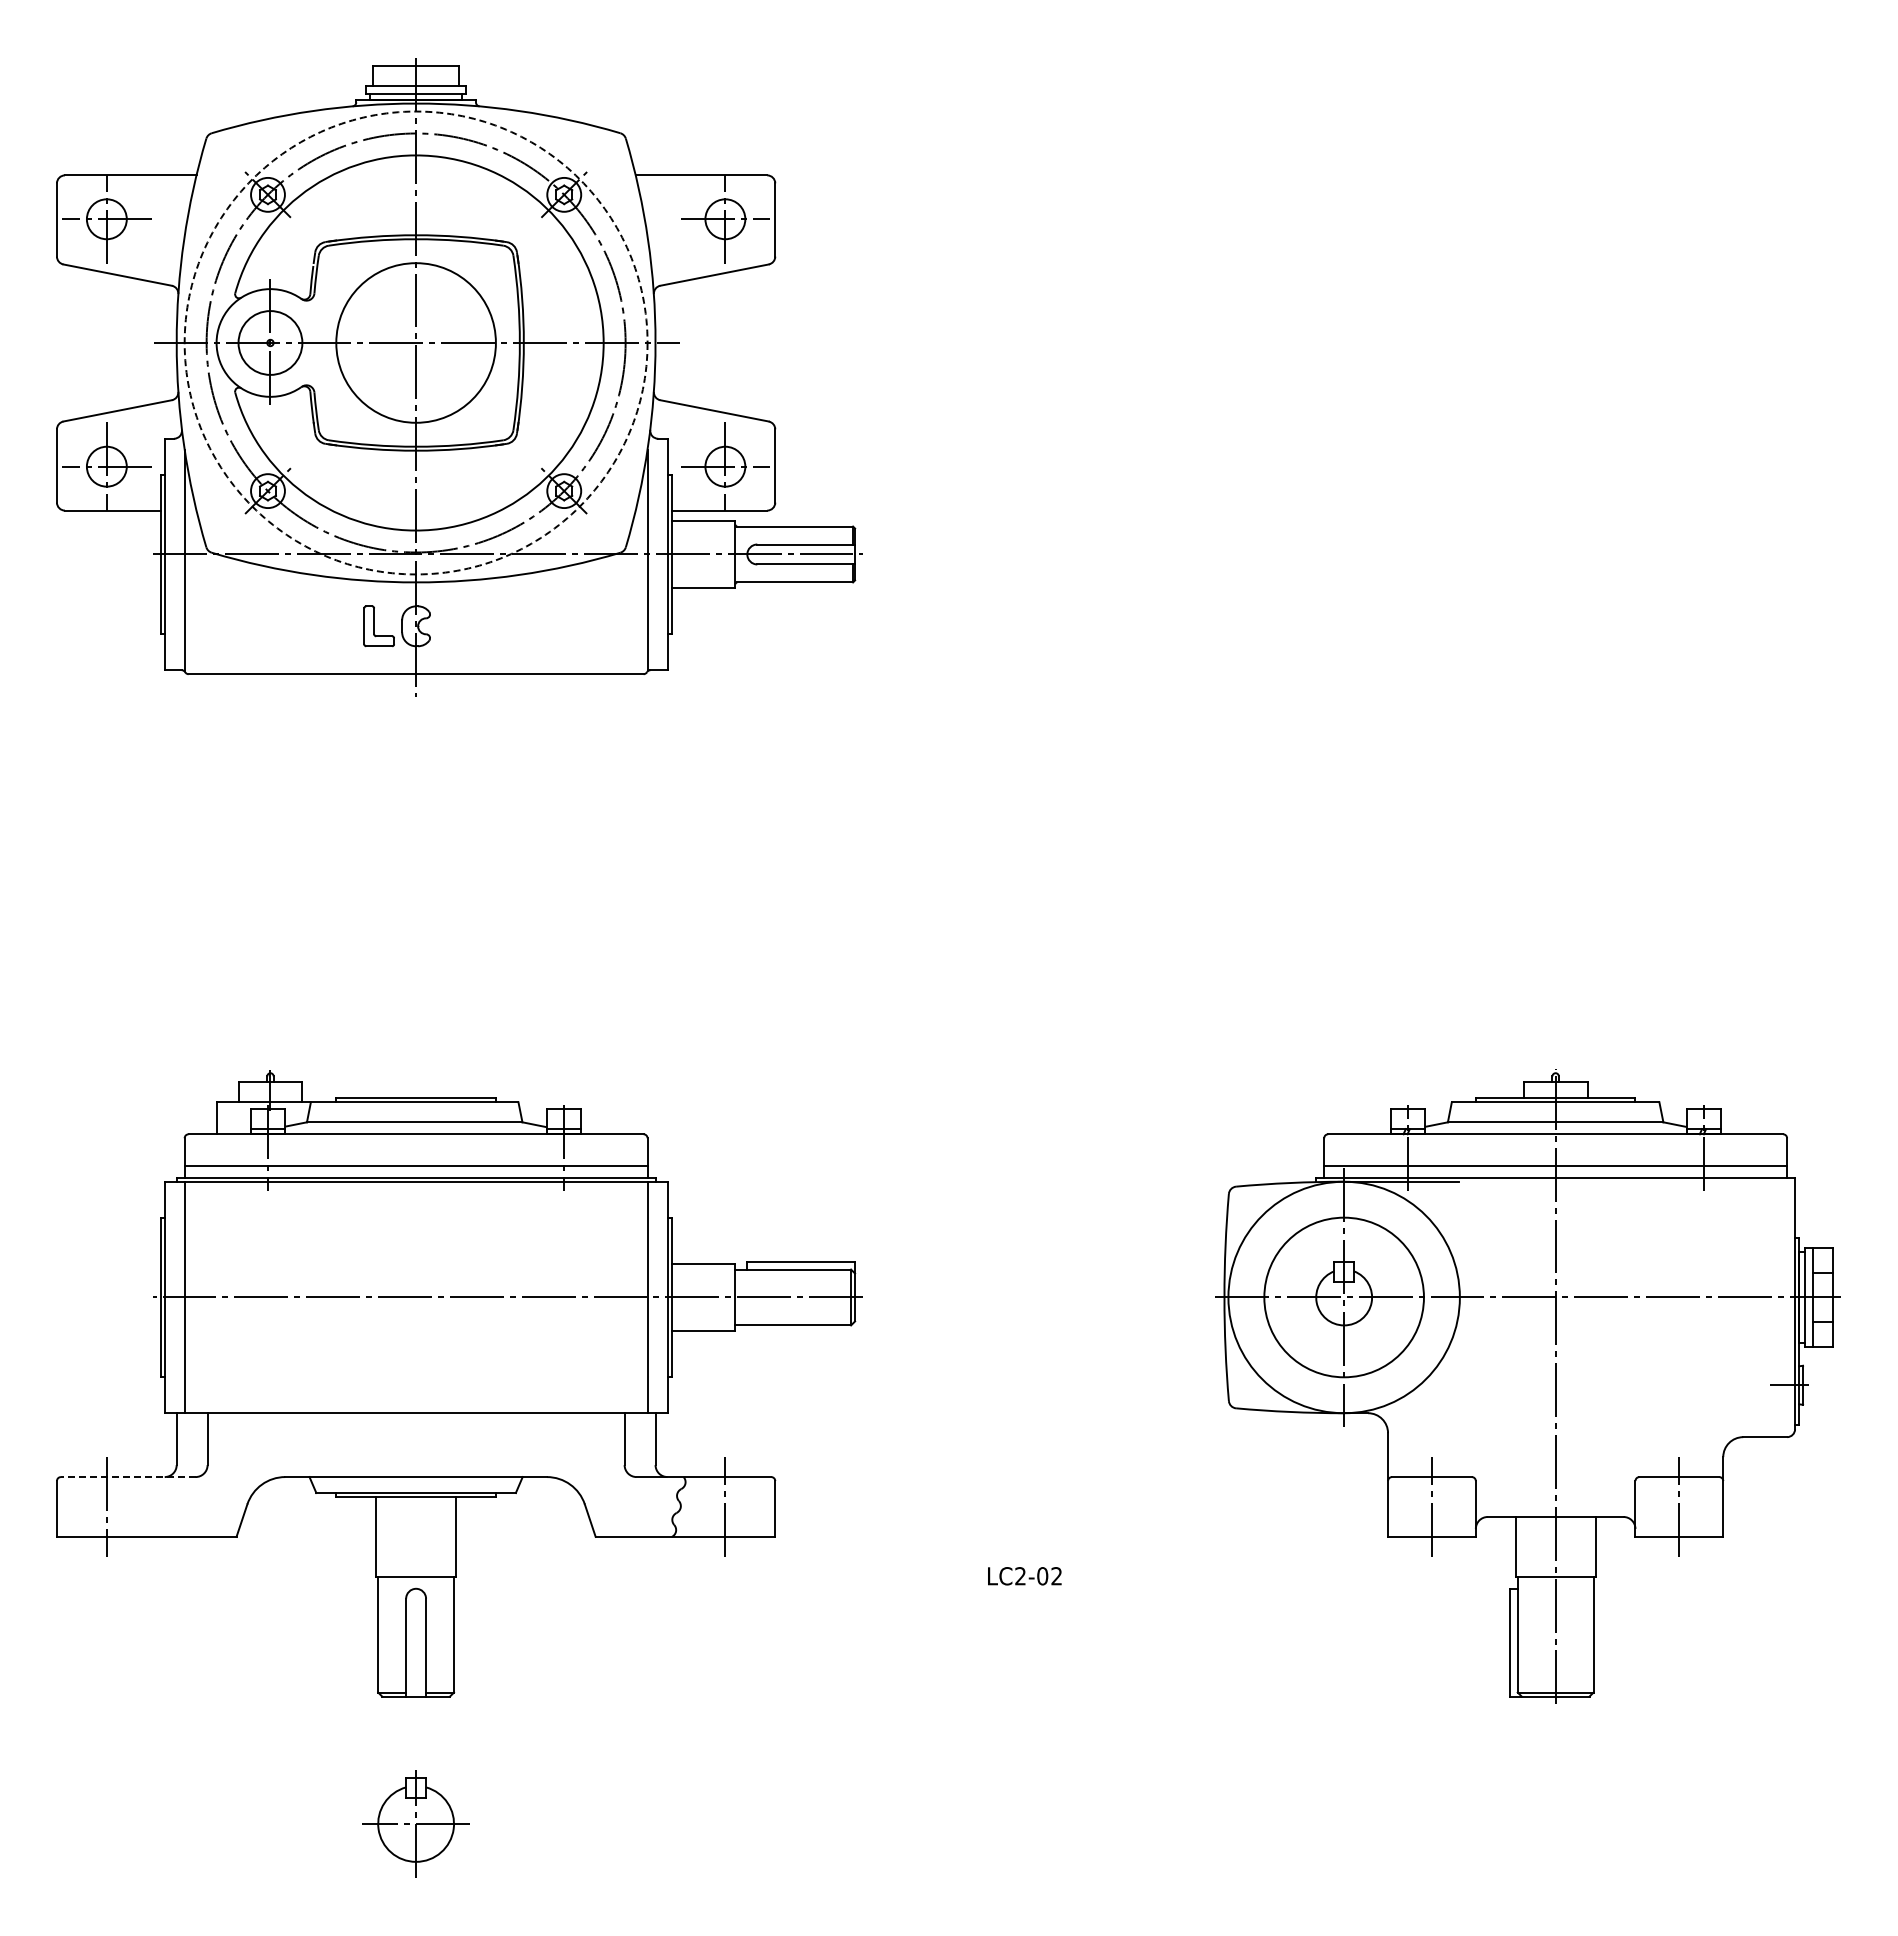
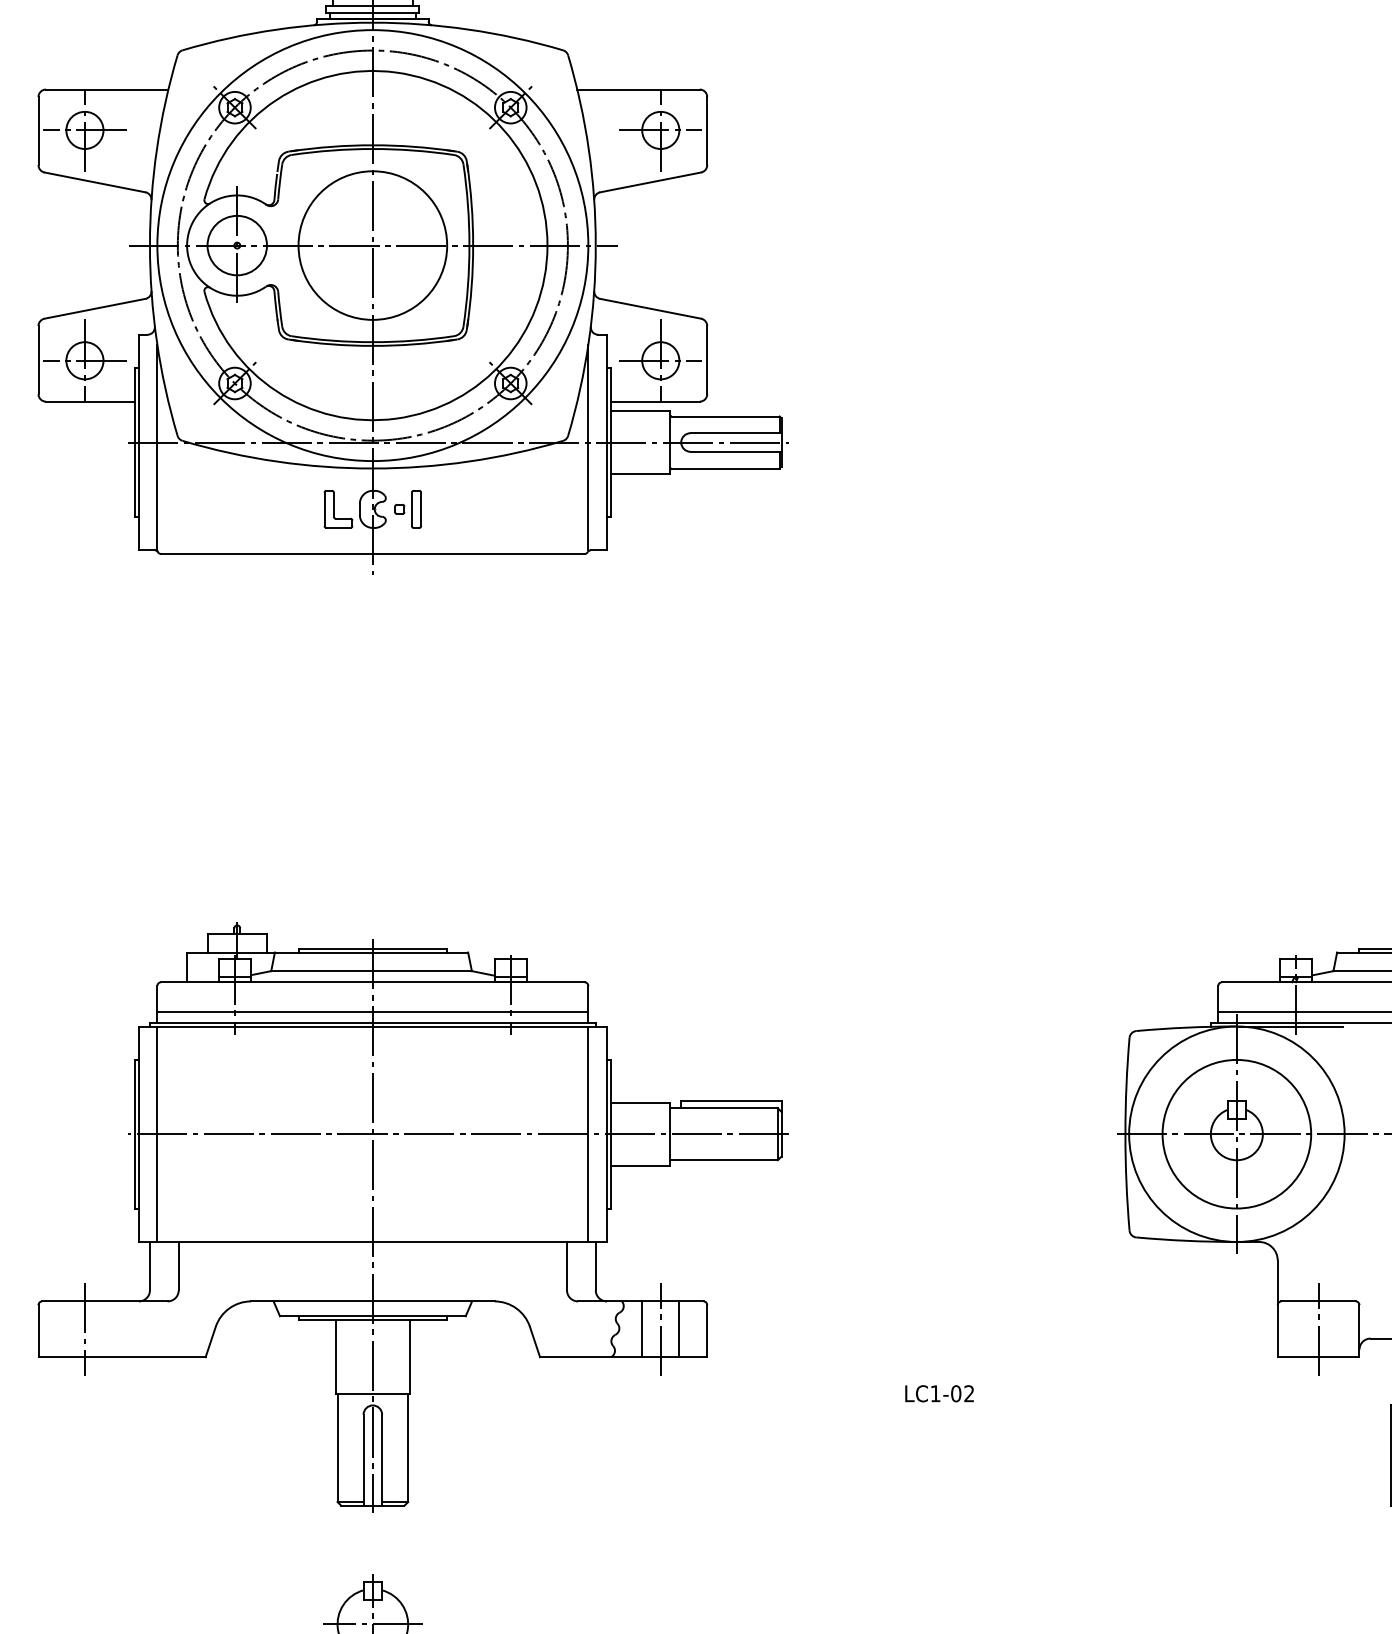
circle: (415, 342) -> (372, 245), dashed -> solid
part: (453, 626) -> (407, 509), added
line: (416, 1396) -> (373, 1226), added
line: (127, 1477) -> (104, 1301), dashed -> solid
line: (705, 1506) -> (642, 1328), added
line: (745, 1506) -> (679, 1328), added
text: (1020, 1576) -> (935, 1393), LC2-02 -> LC1-02

